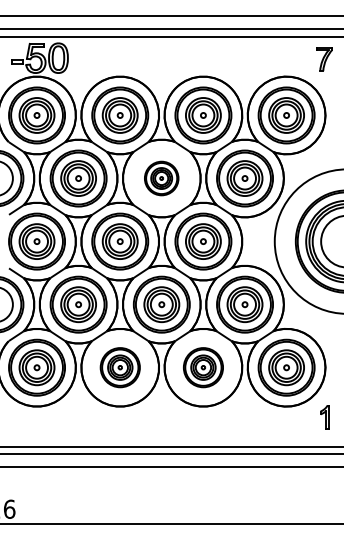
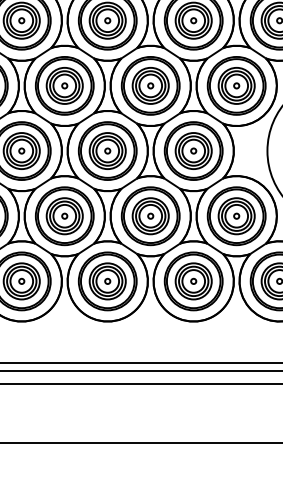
part: (161, 178) -> (150, 85), size x1.67
part: (120, 367) -> (108, 281), size x1.43
part: (203, 367) -> (193, 281), size x1.43

